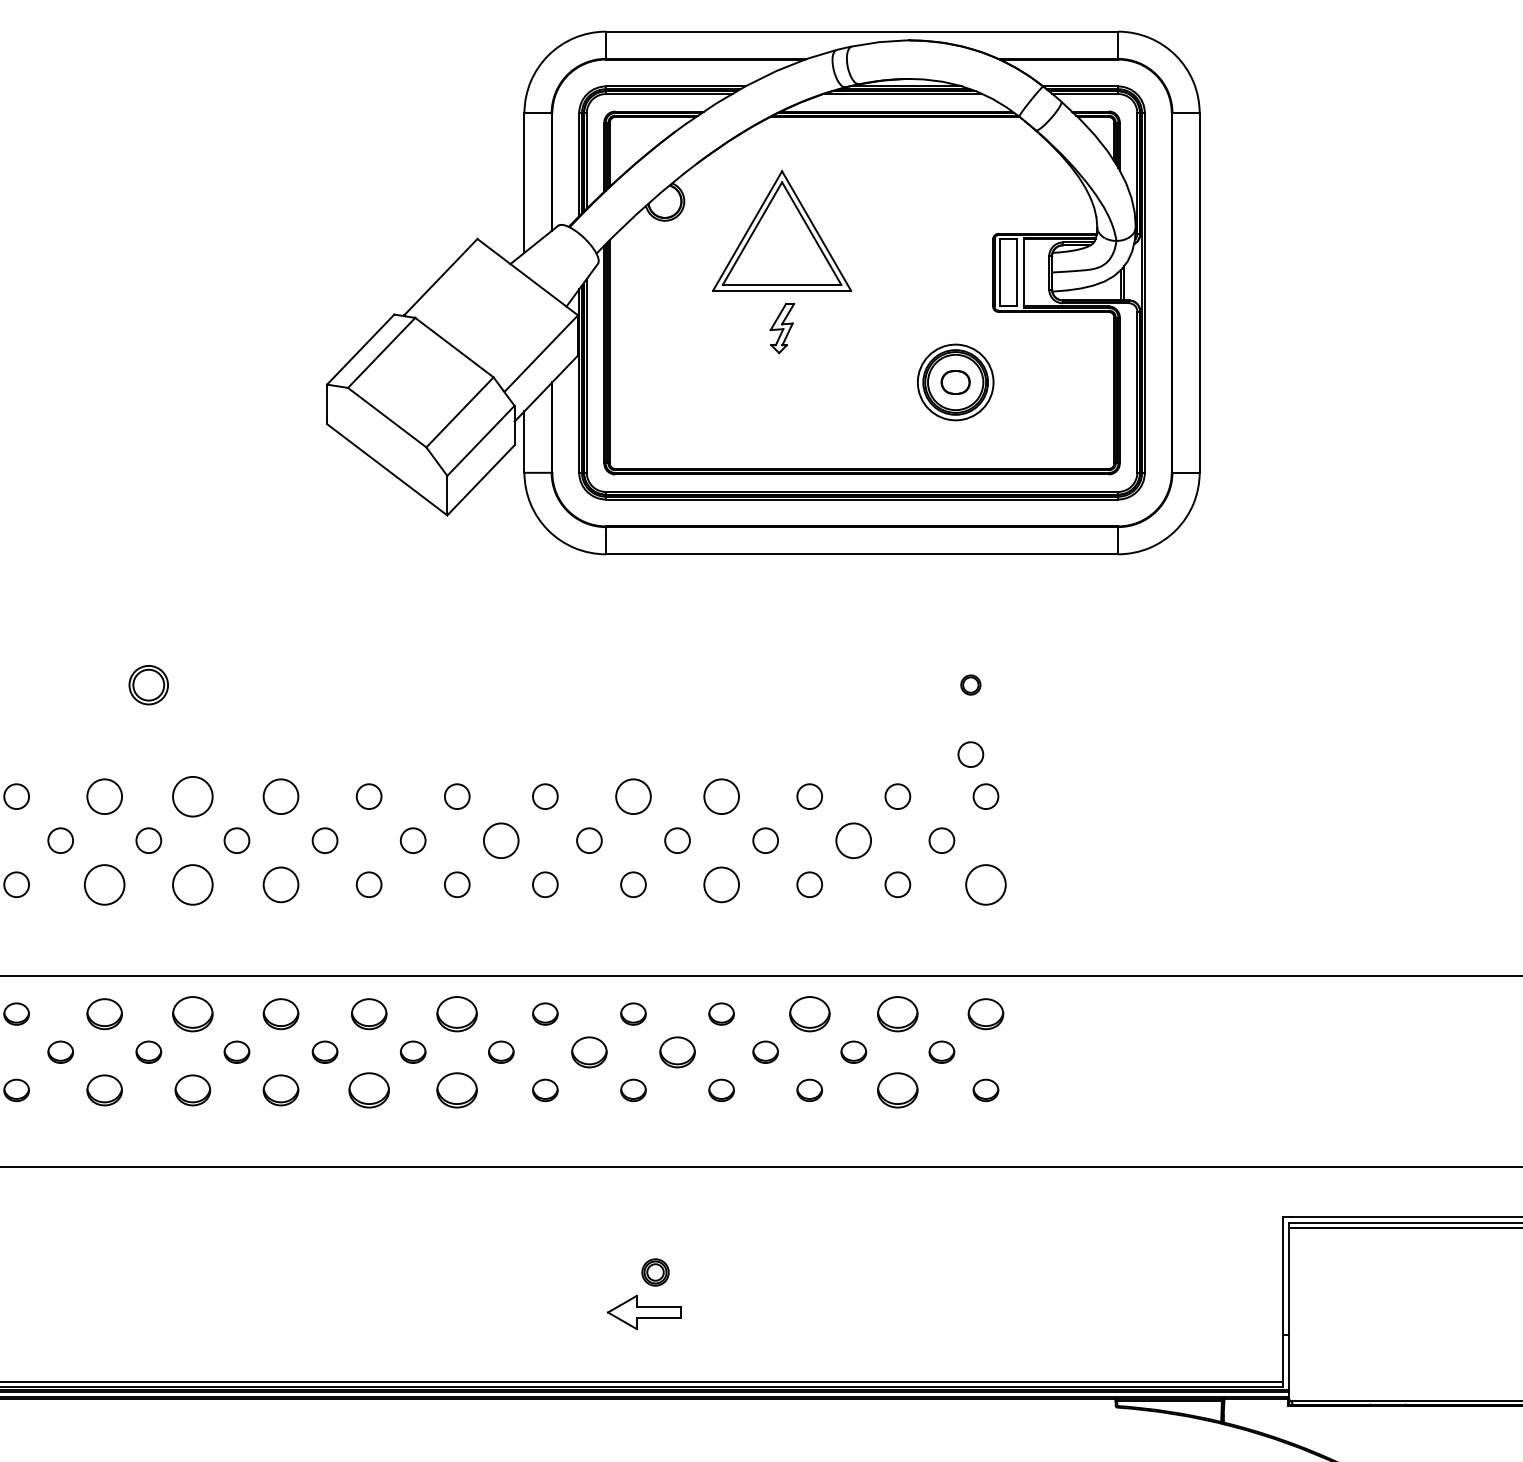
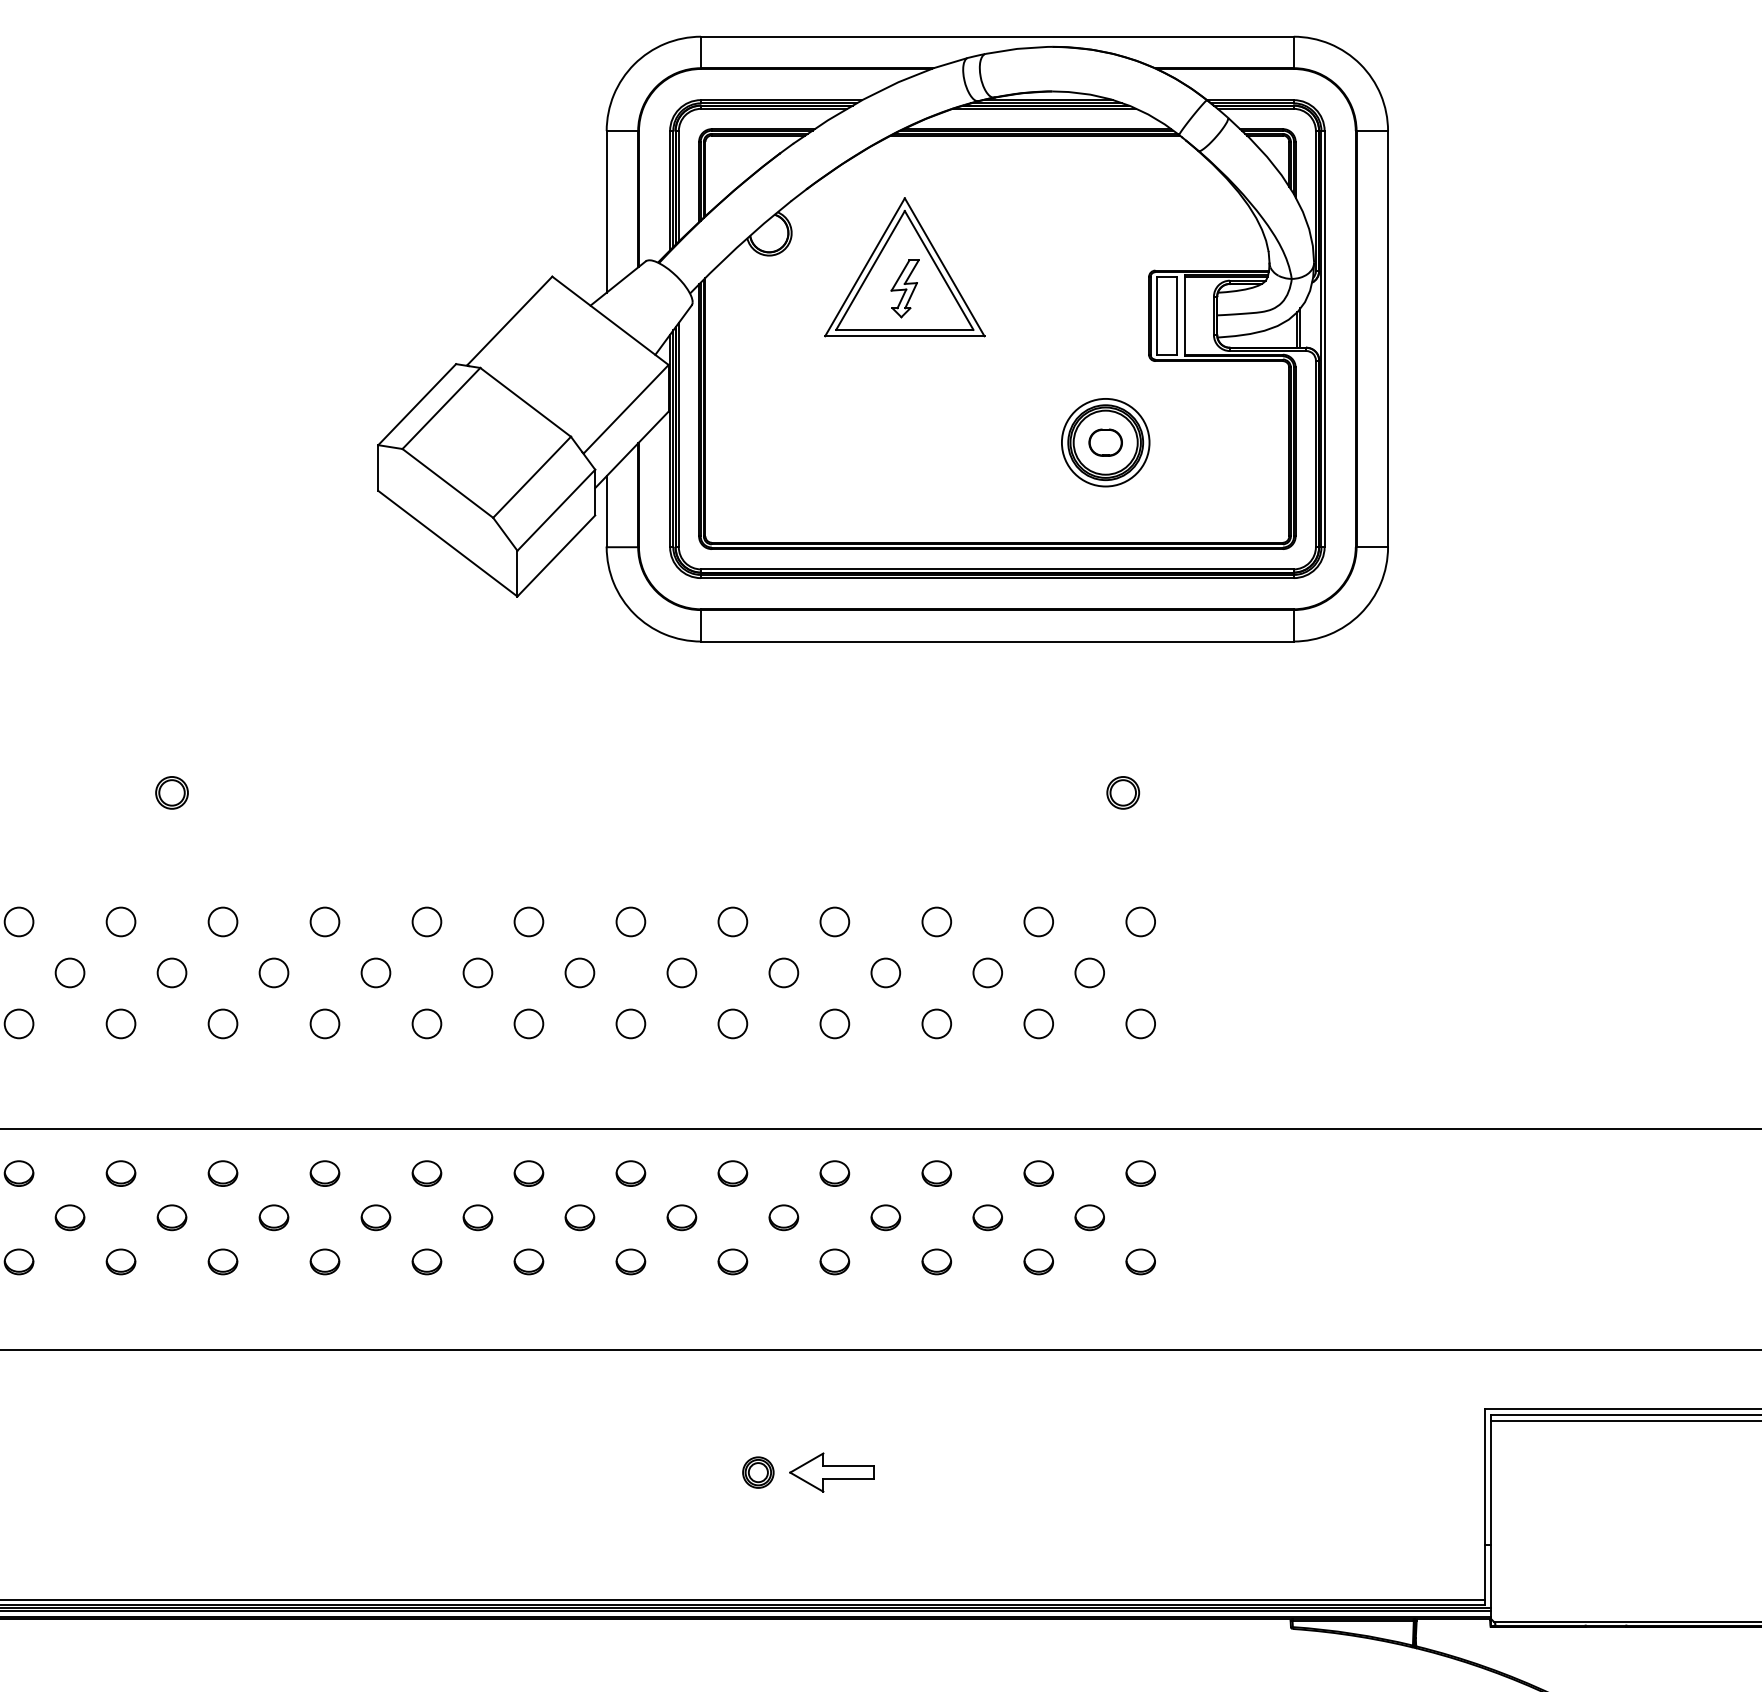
part: (782, 328) -> (905, 288), moved
part: (148, 684) -> (171, 792), size x0.71
part: (970, 684) -> (1122, 792), size x1.43
circle: (970, 754) -> (1122, 873), removed
circle: (104, 796) -> (120, 921), size x0.71
circle: (192, 796) -> (222, 921), size x0.62
circle: (280, 796) -> (324, 921), size x0.71
circle: (633, 796) -> (732, 921), size x0.71
circle: (721, 796) -> (834, 921), size x0.71
circle: (501, 840) -> (580, 972), size x0.71
circle: (853, 840) -> (987, 972), size x0.71
circle: (104, 884) -> (120, 1023), size x0.62
circle: (192, 884) -> (222, 1023), size x0.62
circle: (280, 884) -> (324, 1023), size x0.71
circle: (721, 884) -> (834, 1023), size x0.71
circle: (985, 884) -> (1140, 1023), size x0.62
part: (104, 1013) -> (120, 1172), size x0.71
part: (192, 1013) -> (222, 1172), size x0.62
part: (280, 1013) -> (324, 1172), size x0.71
part: (368, 1013) -> (426, 1172), size x0.71
part: (457, 1013) -> (529, 1172), size x0.62
part: (809, 1013) -> (936, 1172), size x0.62
part: (897, 1013) -> (1038, 1172), size x0.62
part: (985, 1013) -> (1140, 1172), size x0.71
part: (589, 1051) -> (681, 1216), size x0.71
part: (677, 1051) -> (783, 1216), size x0.71
part: (104, 1090) -> (120, 1262), size x0.71
part: (192, 1090) -> (222, 1262), size x0.71
part: (280, 1090) -> (324, 1262), size x0.71
part: (368, 1090) -> (426, 1262), size x0.62
part: (457, 1090) -> (529, 1262), size x0.62
part: (897, 1090) -> (1038, 1262), size x0.62
part: (643, 1312) -> (831, 1472), moved

